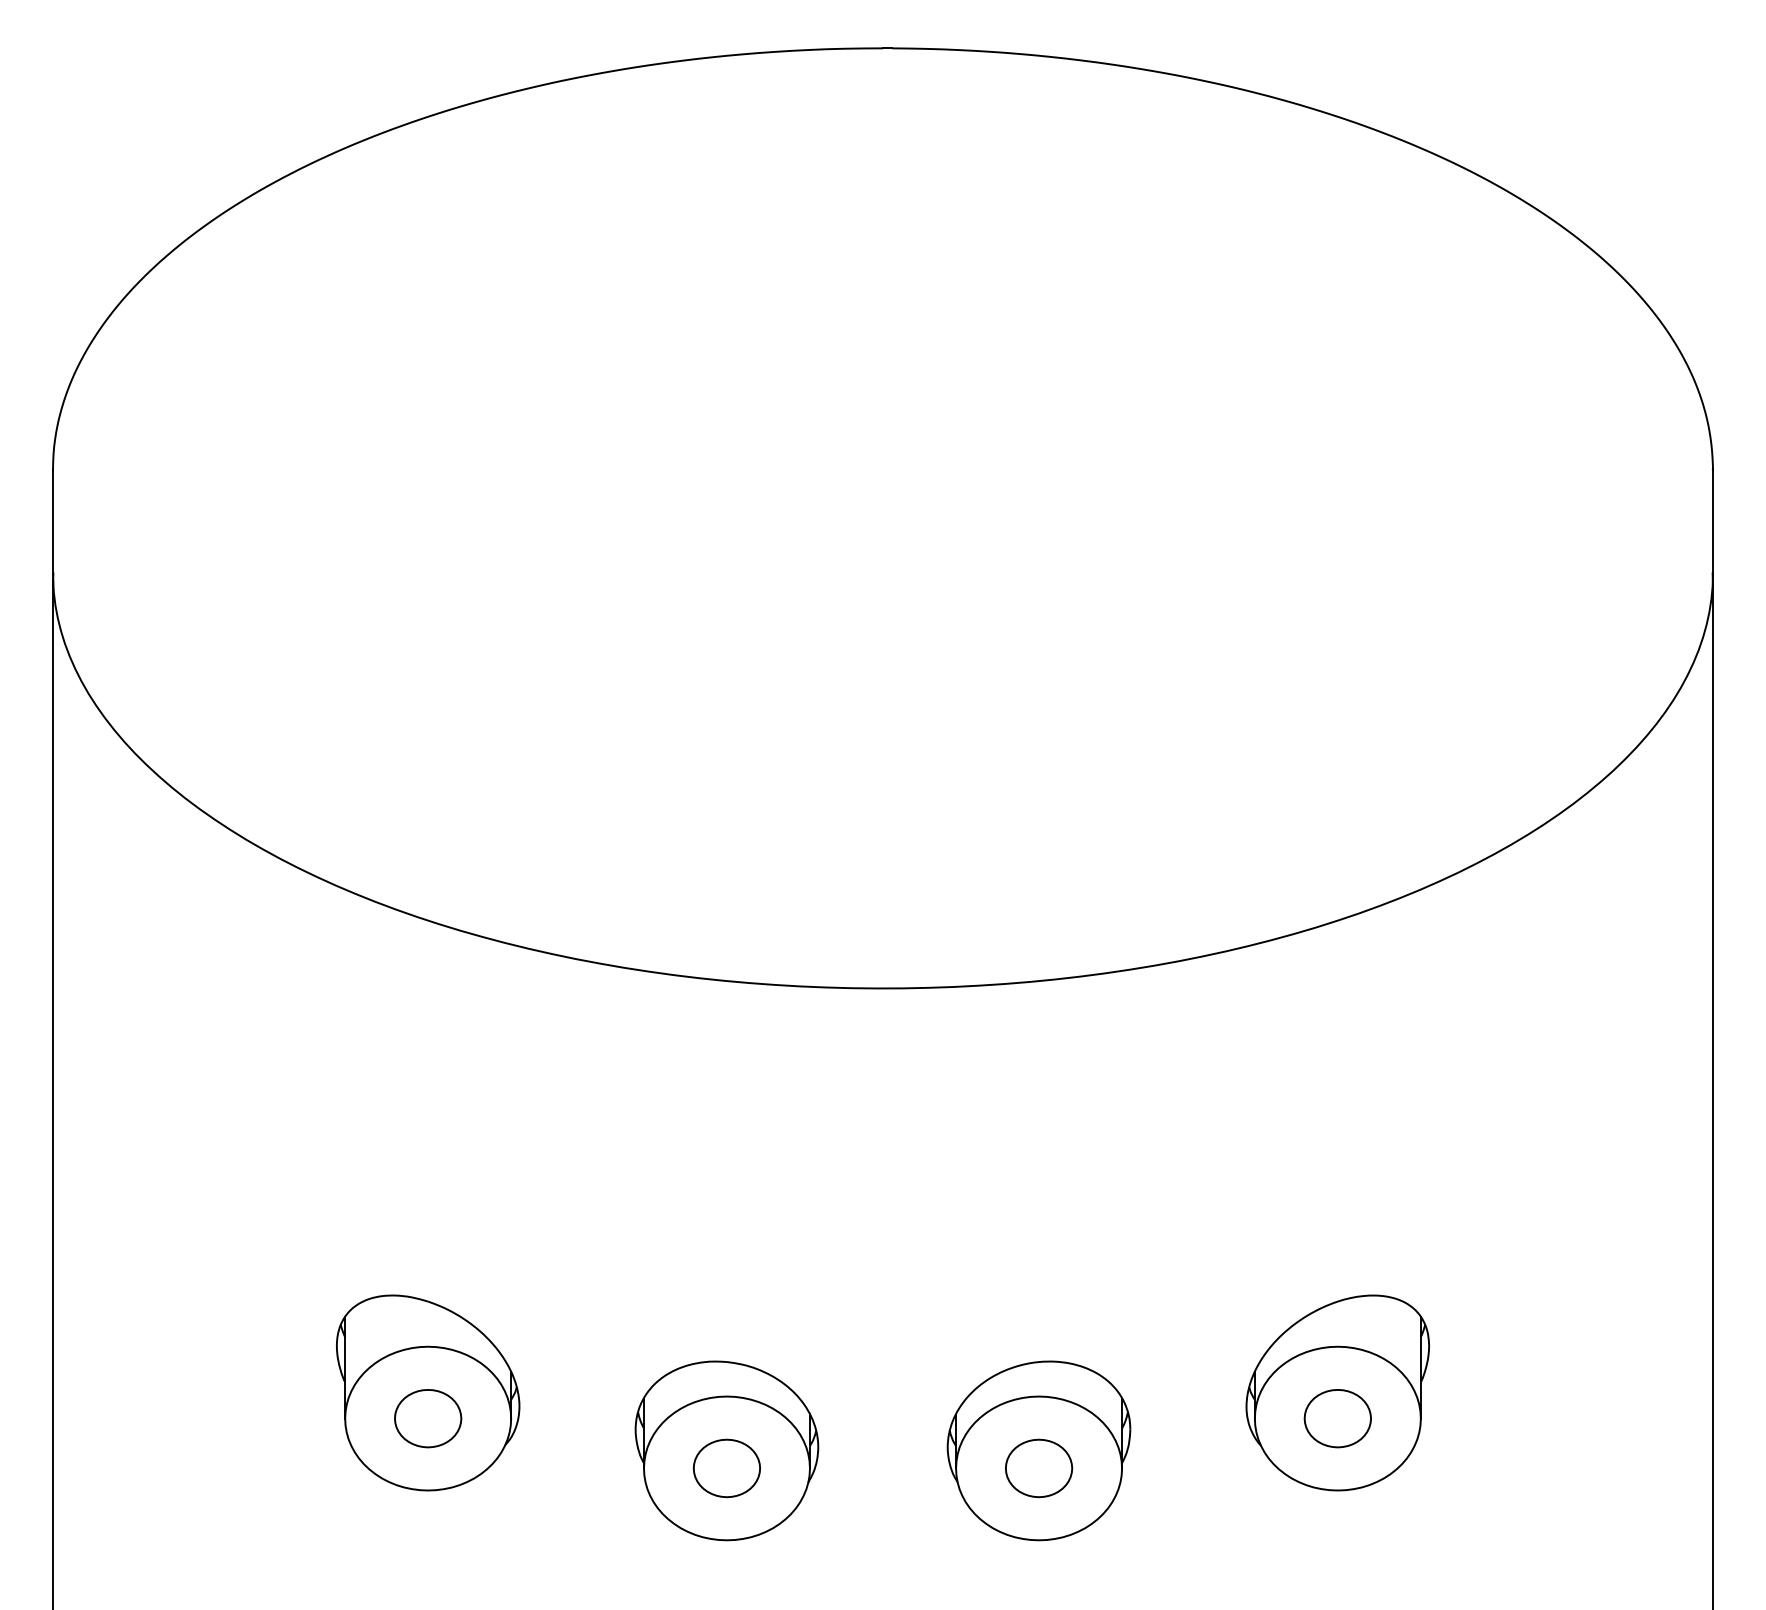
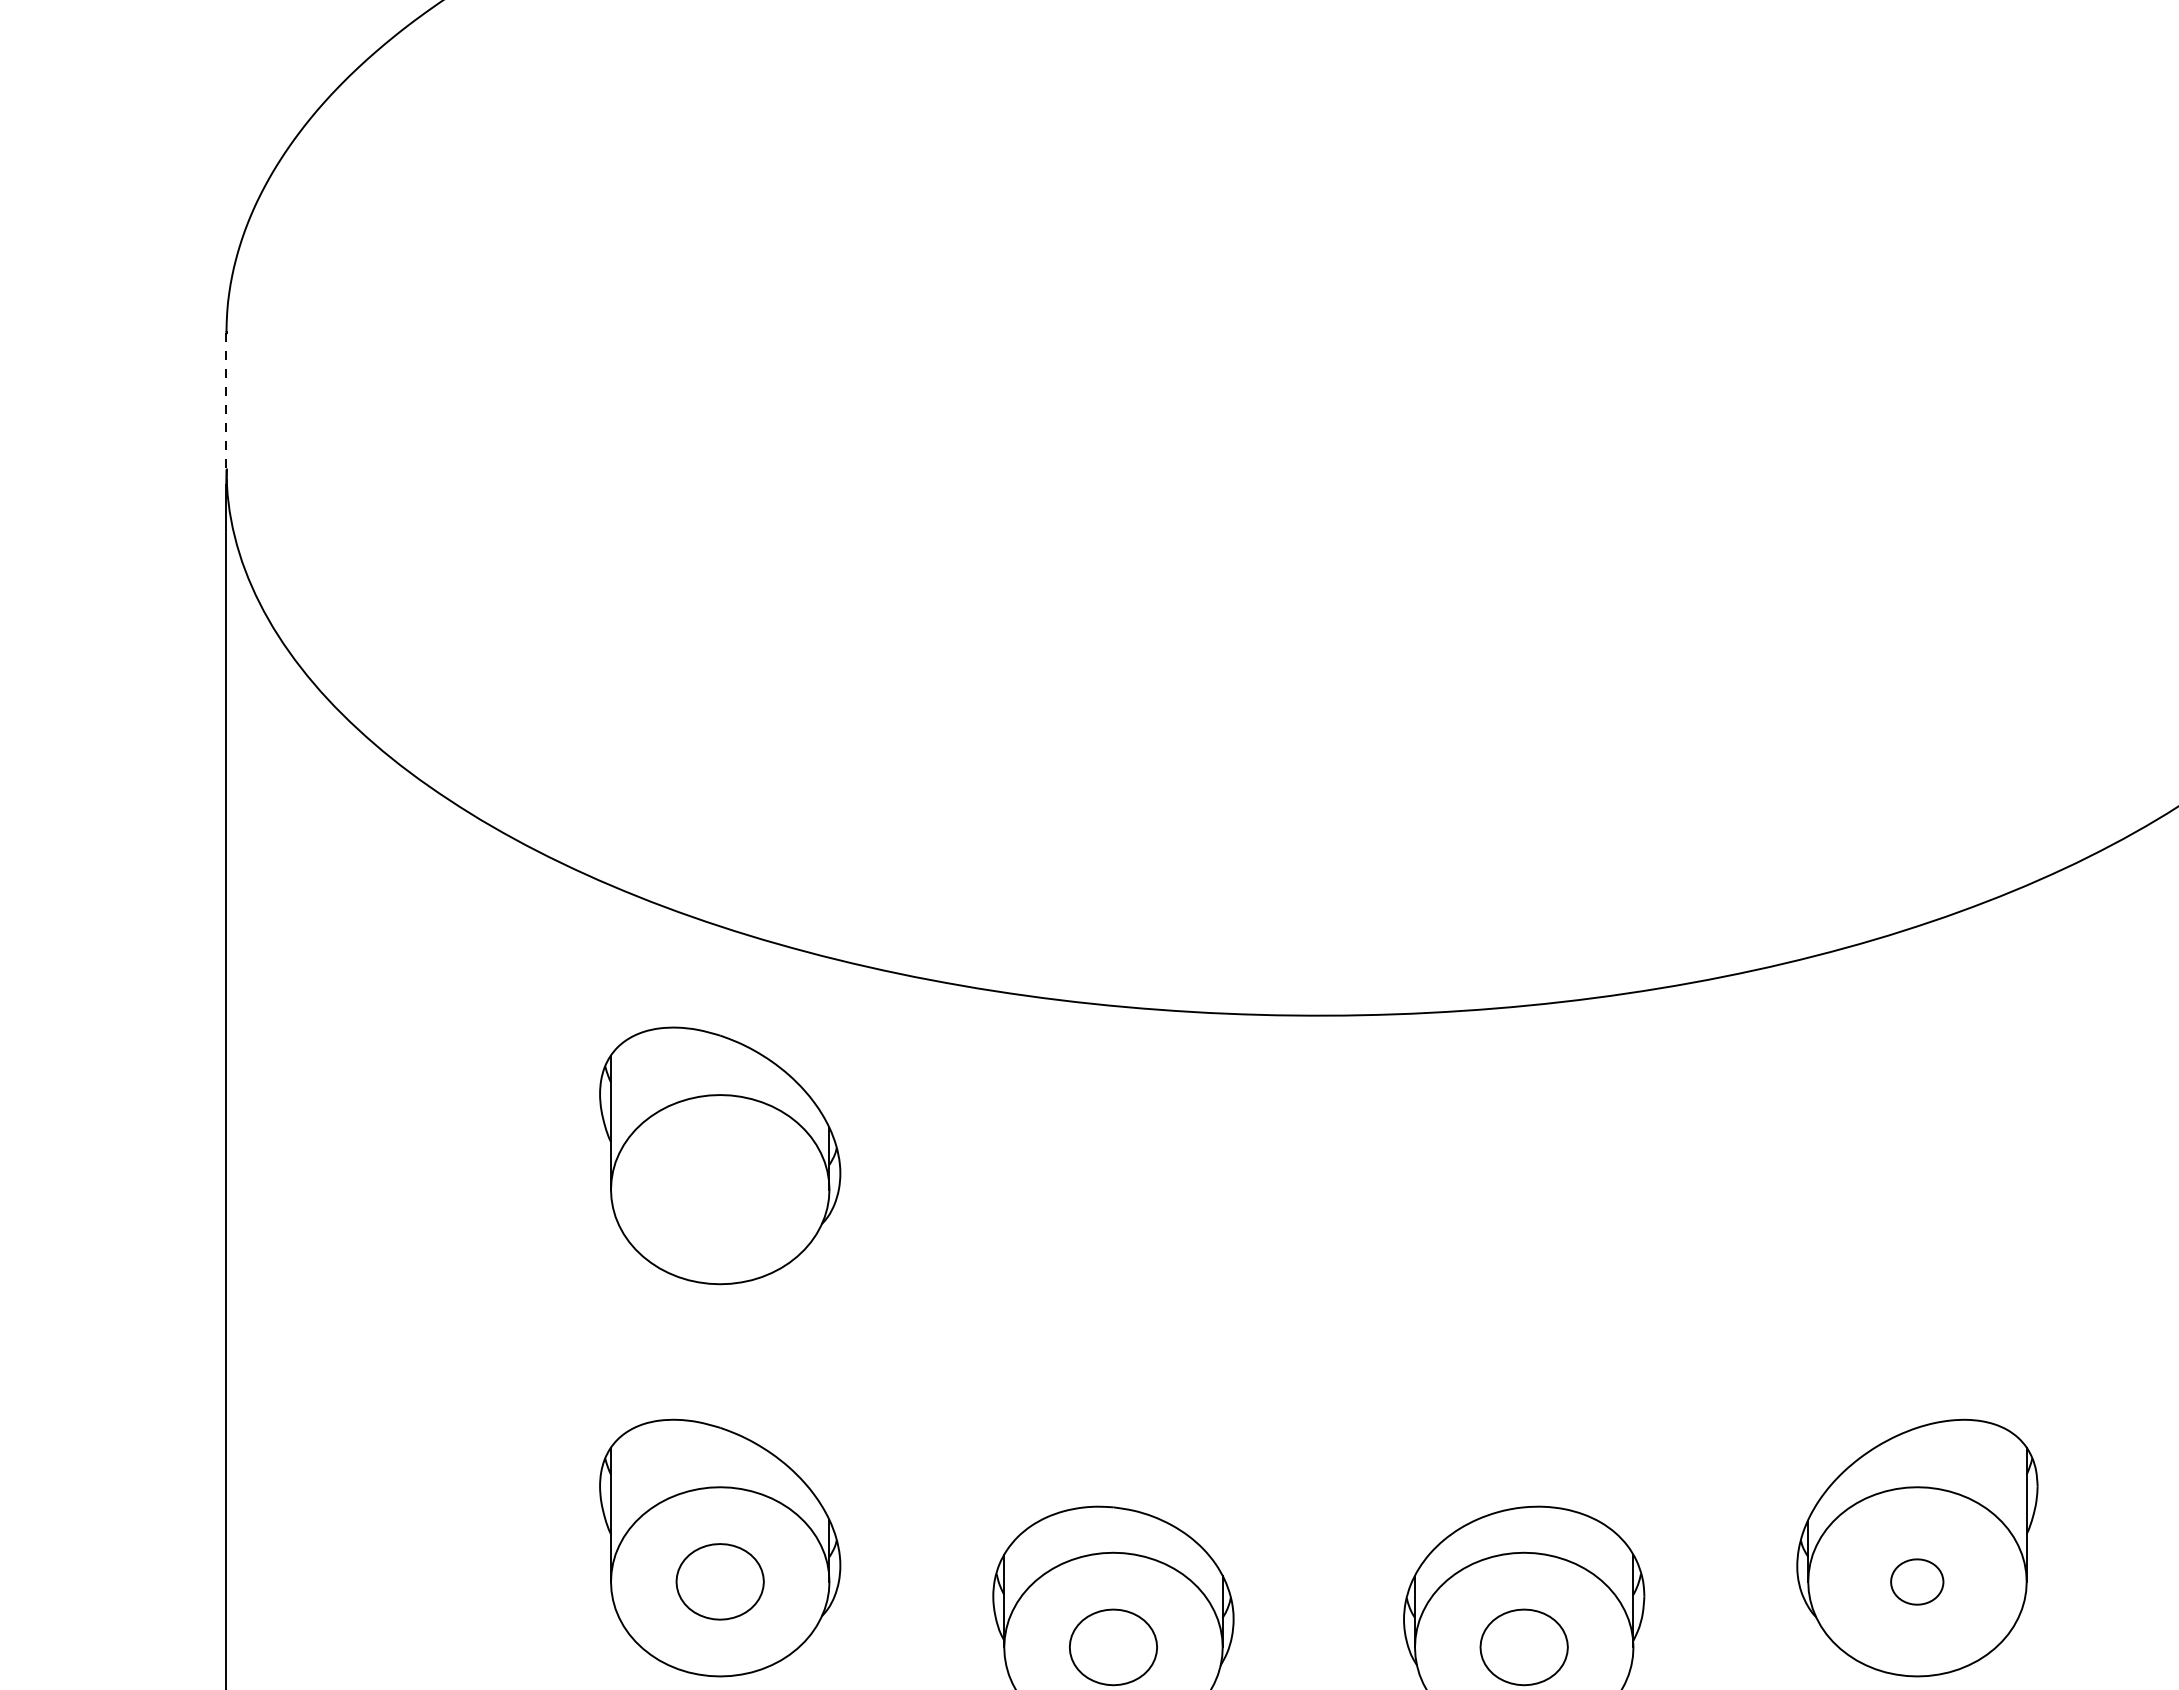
line: (53, 521) -> (227, 401), solid -> dashed
part: (428, 1094) -> (720, 1155), added
part: (1337, 1418) -> (1916, 1581), size x0.6

